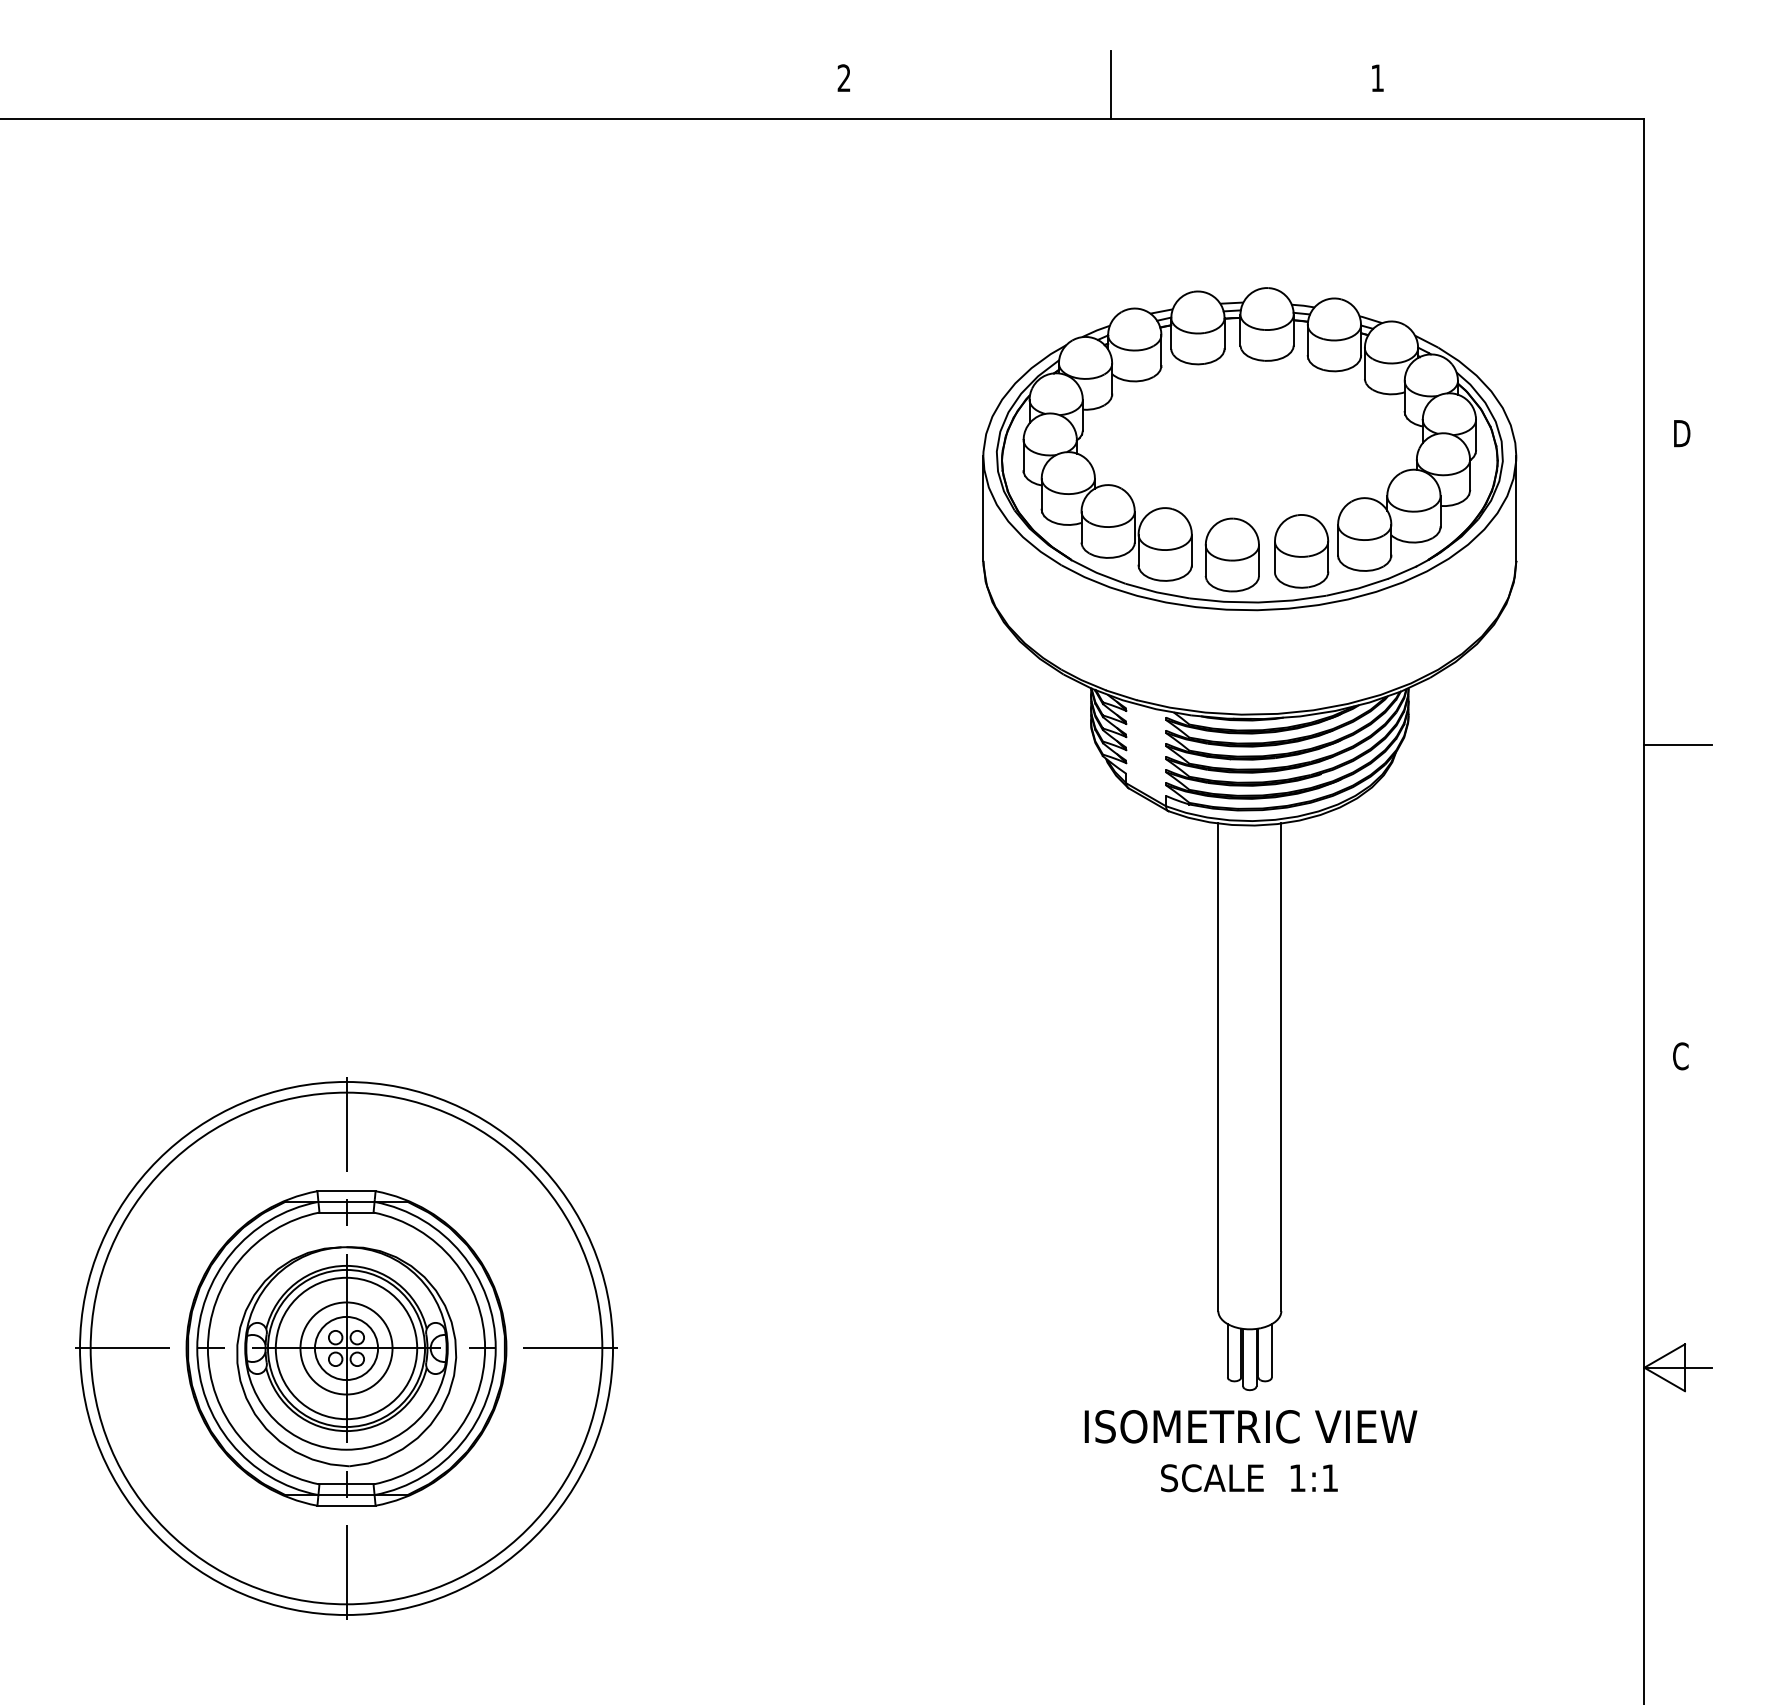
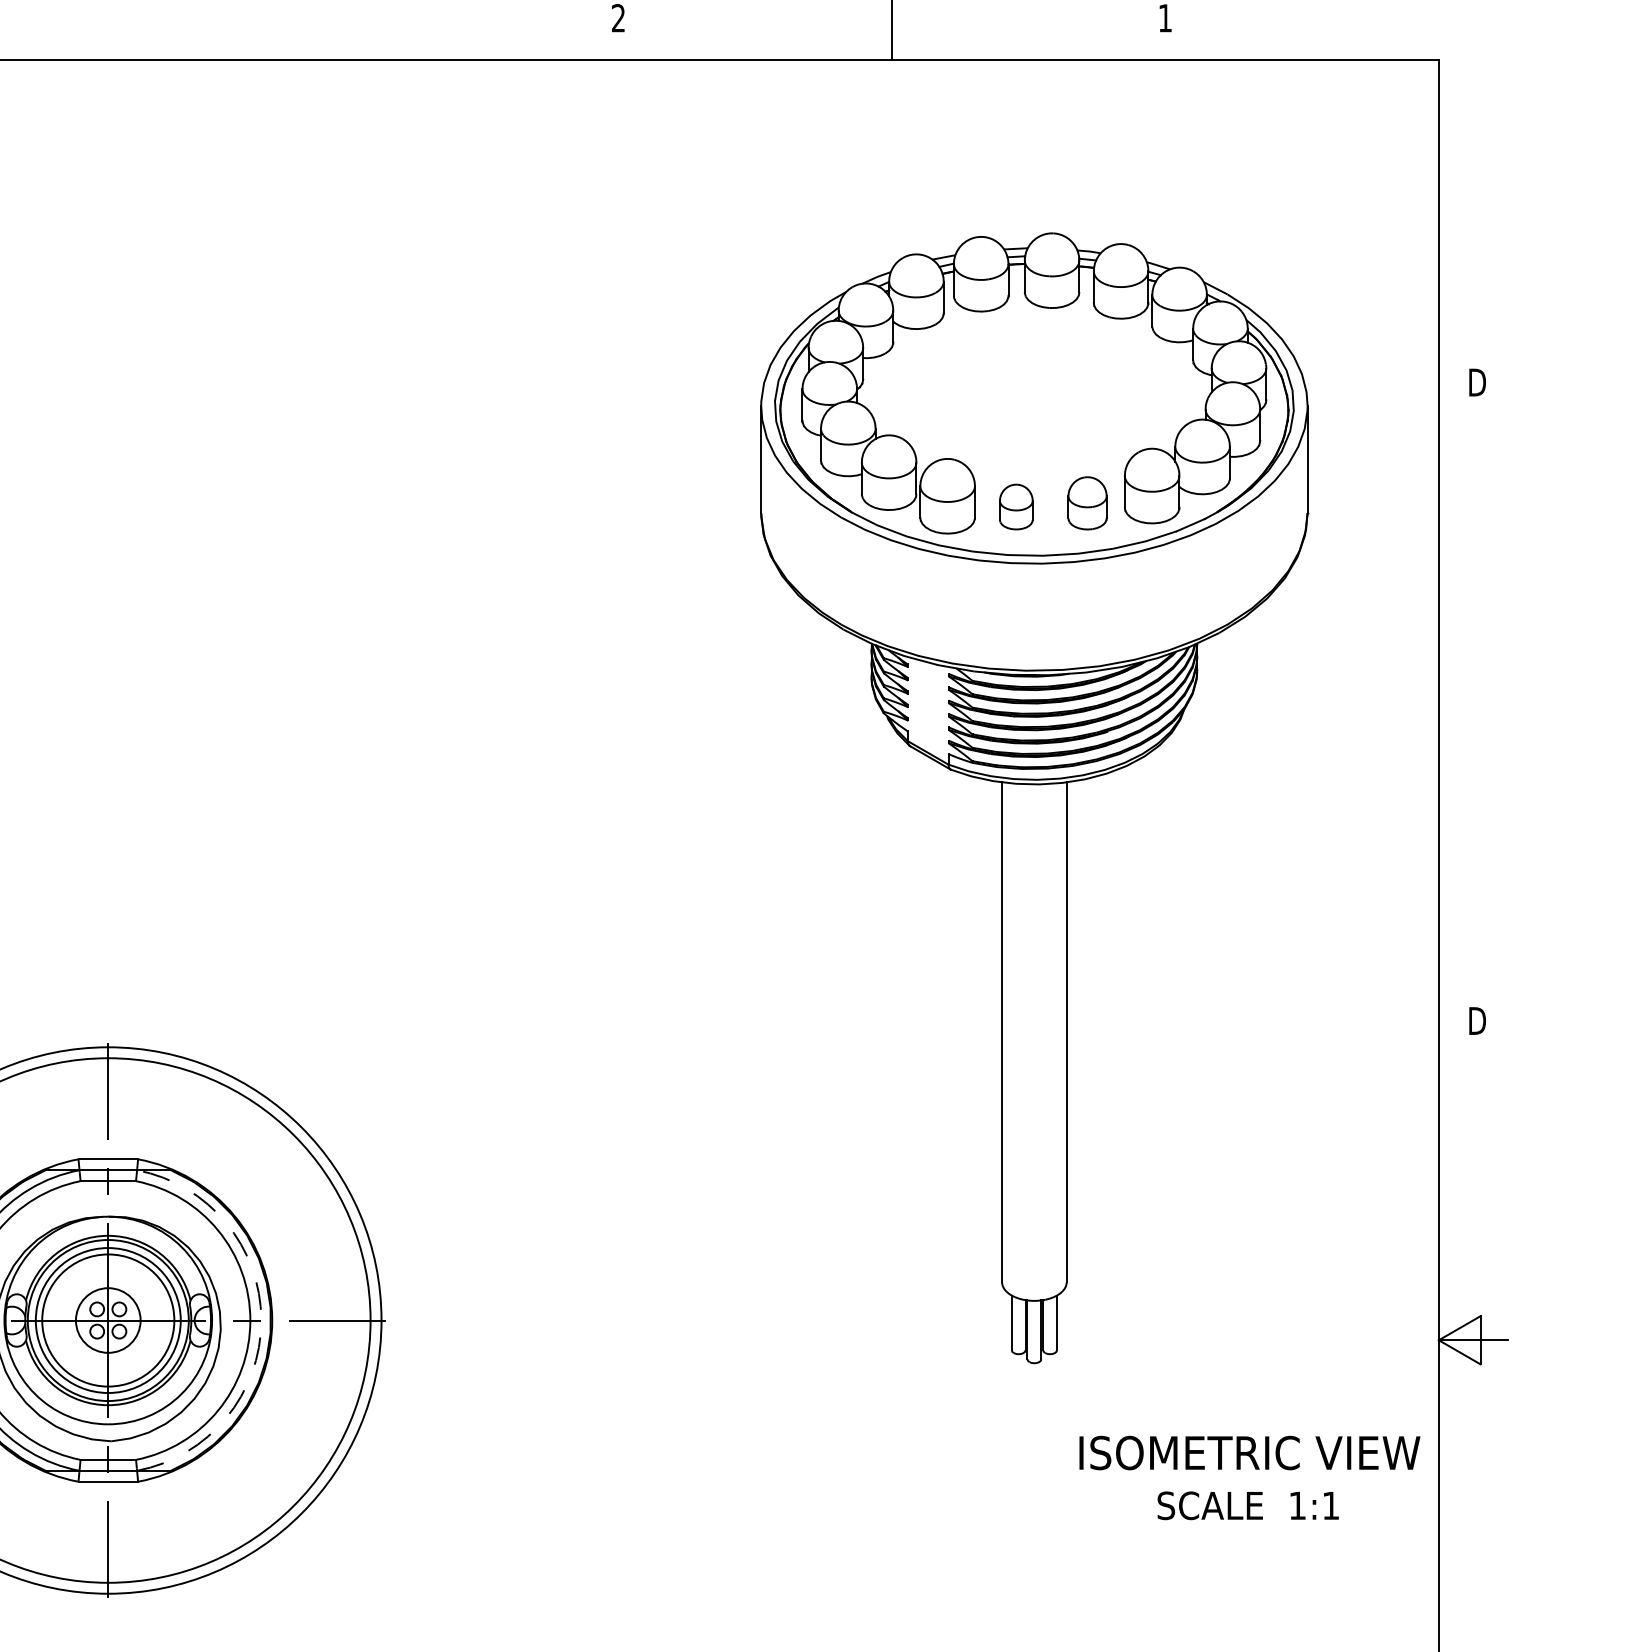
part: (1301, 551) -> (1087, 503), size x0.7
part: (1231, 554) -> (1015, 506), size x0.6
line: (1678, 745) -> (1473, 702), removed
text: (1681, 1056) -> (1476, 1021), C -> D
circle: (346, 1348) -> (108, 1320), size x1.4
arc: (495, 1348) -> (261, 1320), solid -> dashed
text: (1250, 1451) -> (1249, 1478), moved

